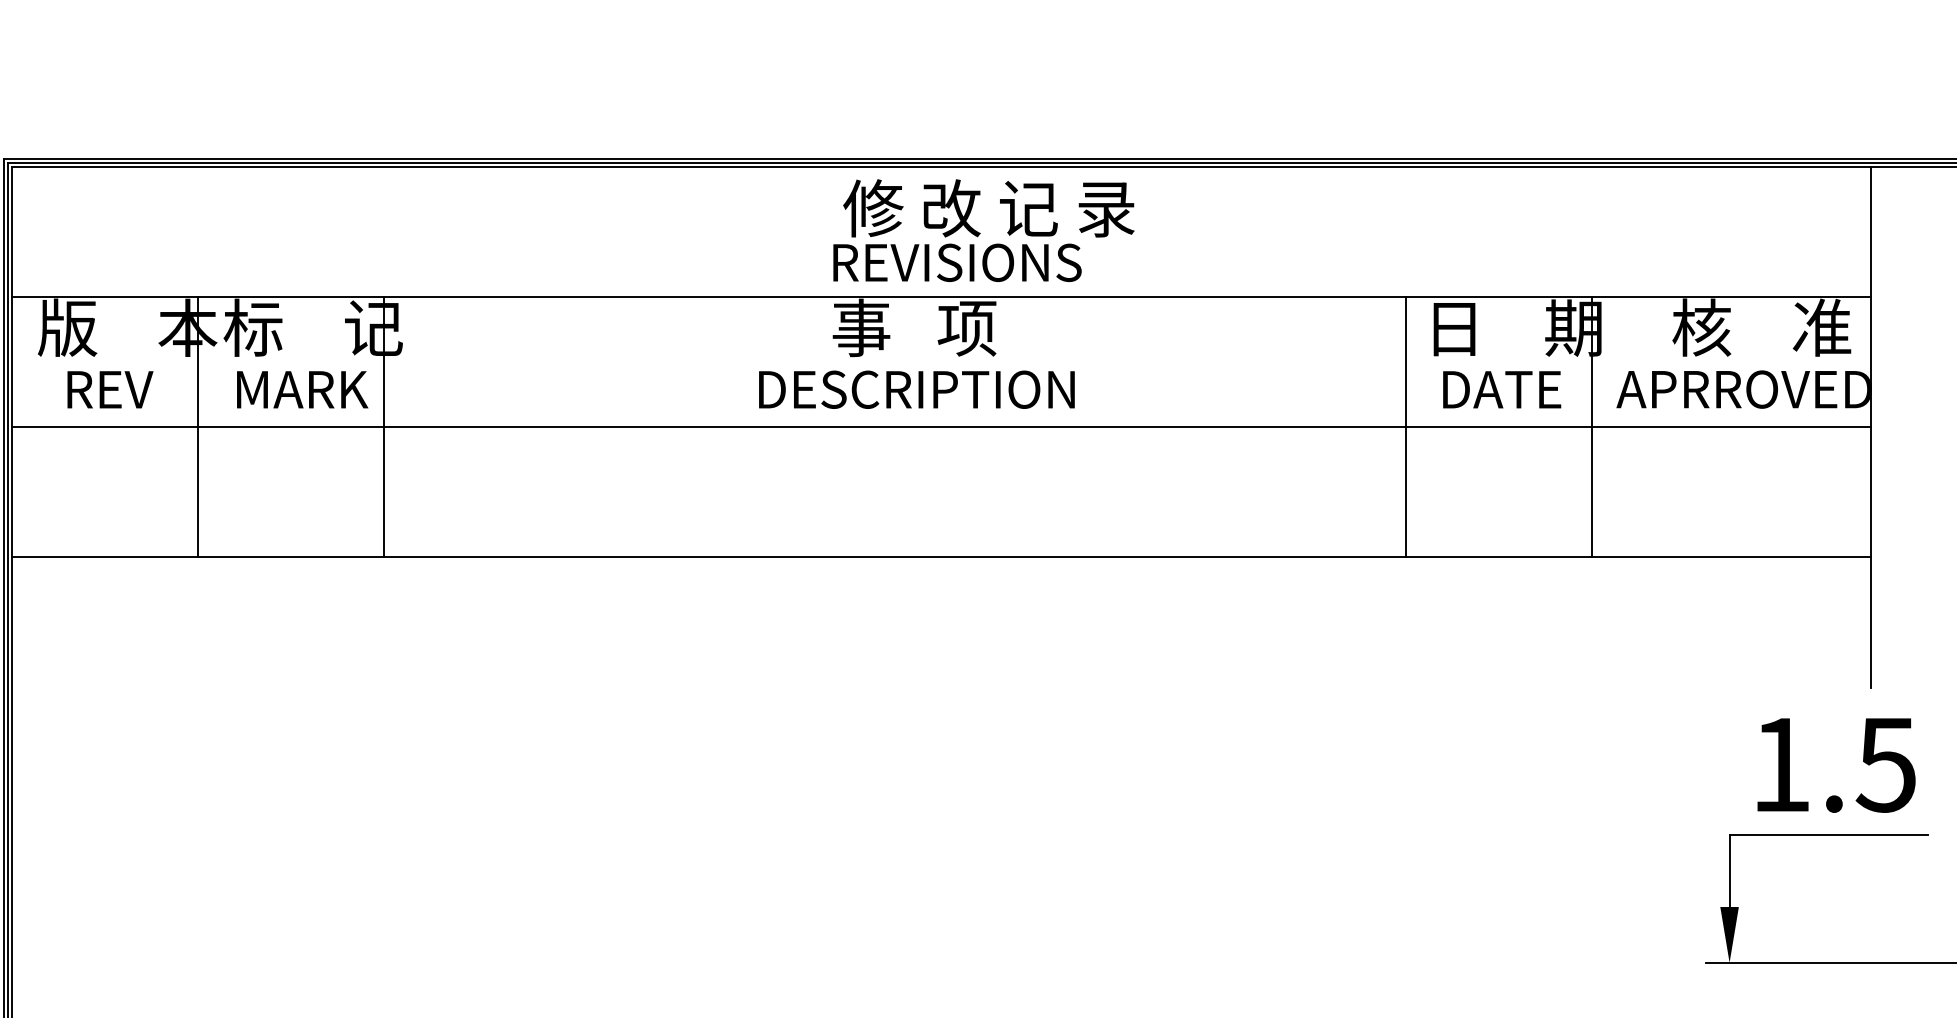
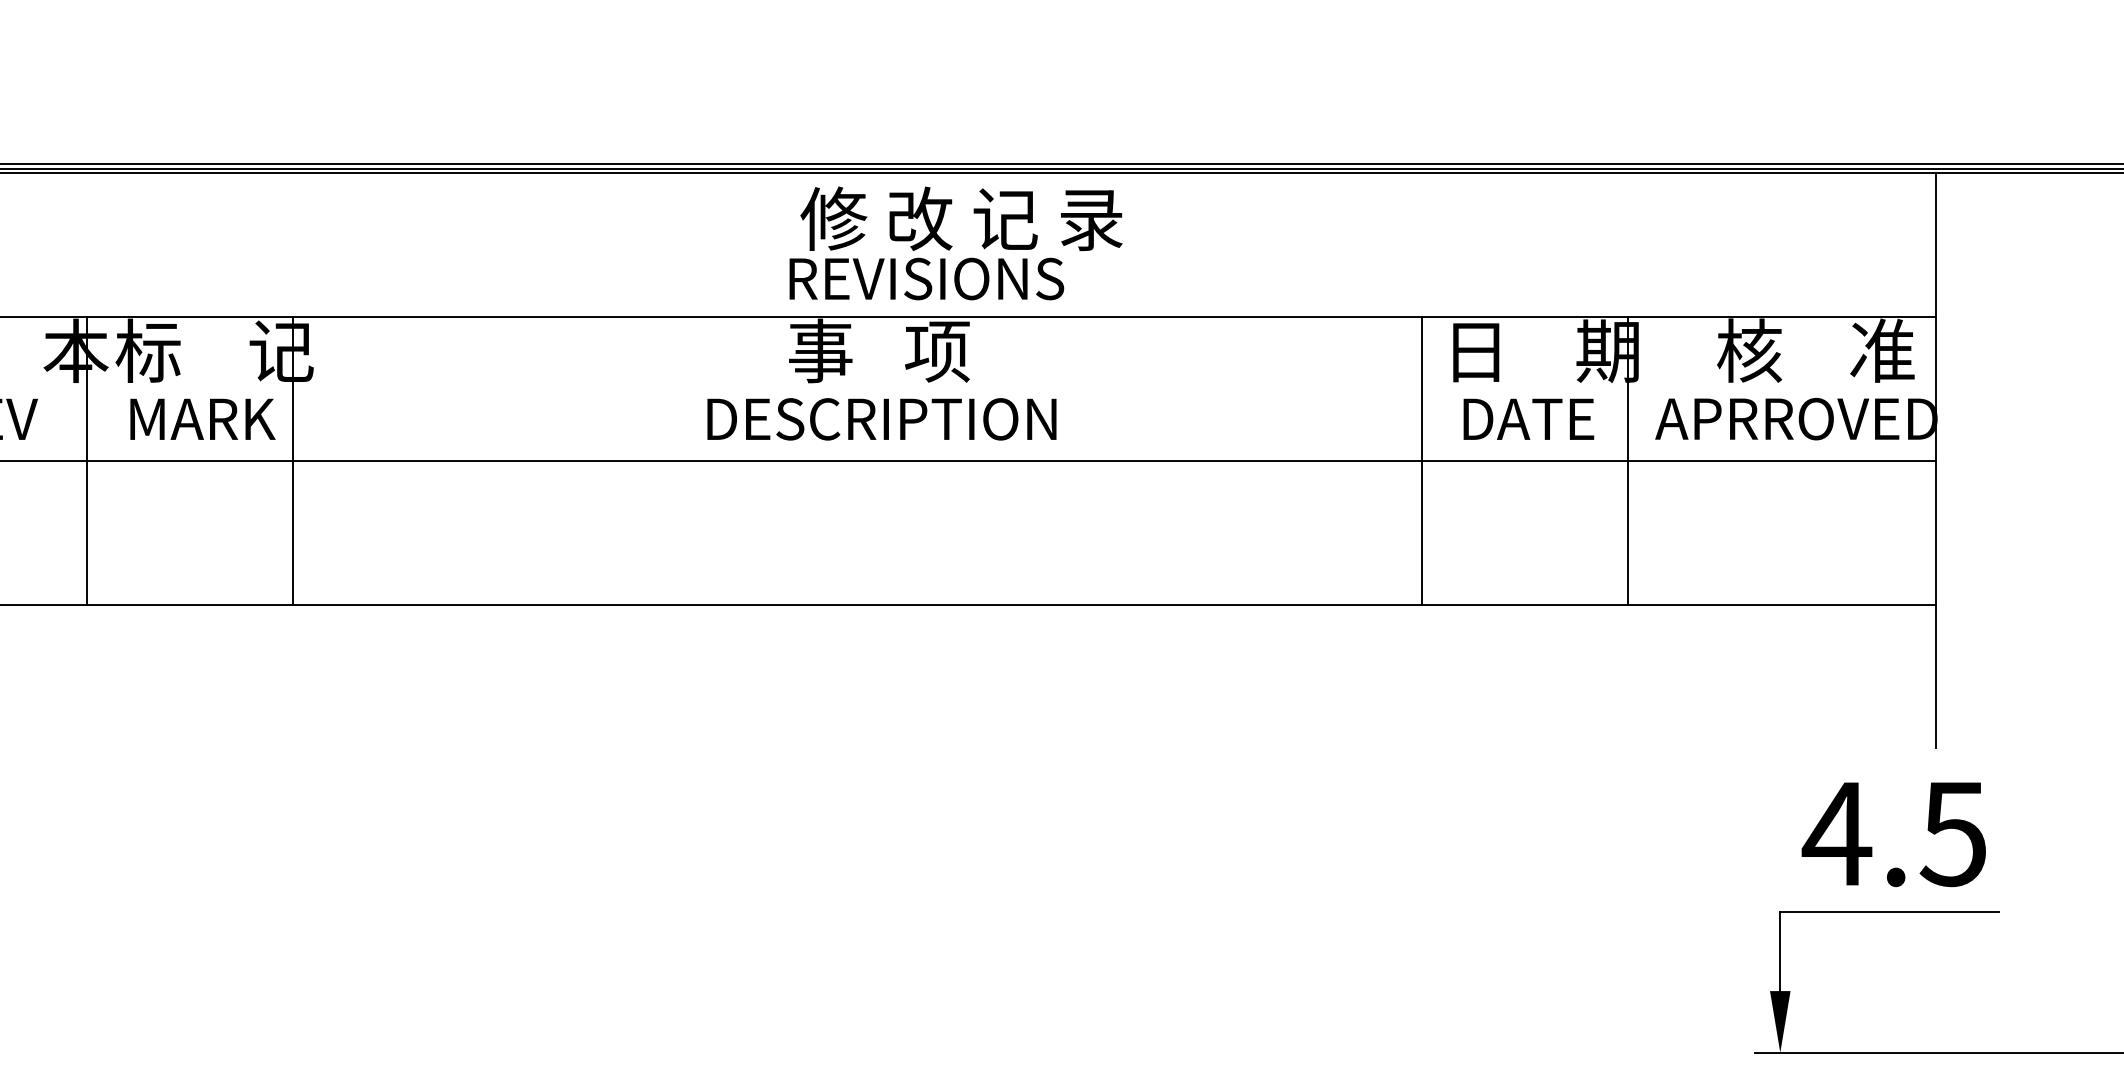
text: (1780, 764) -> (1836, 833), 1.5 -> 4.5

